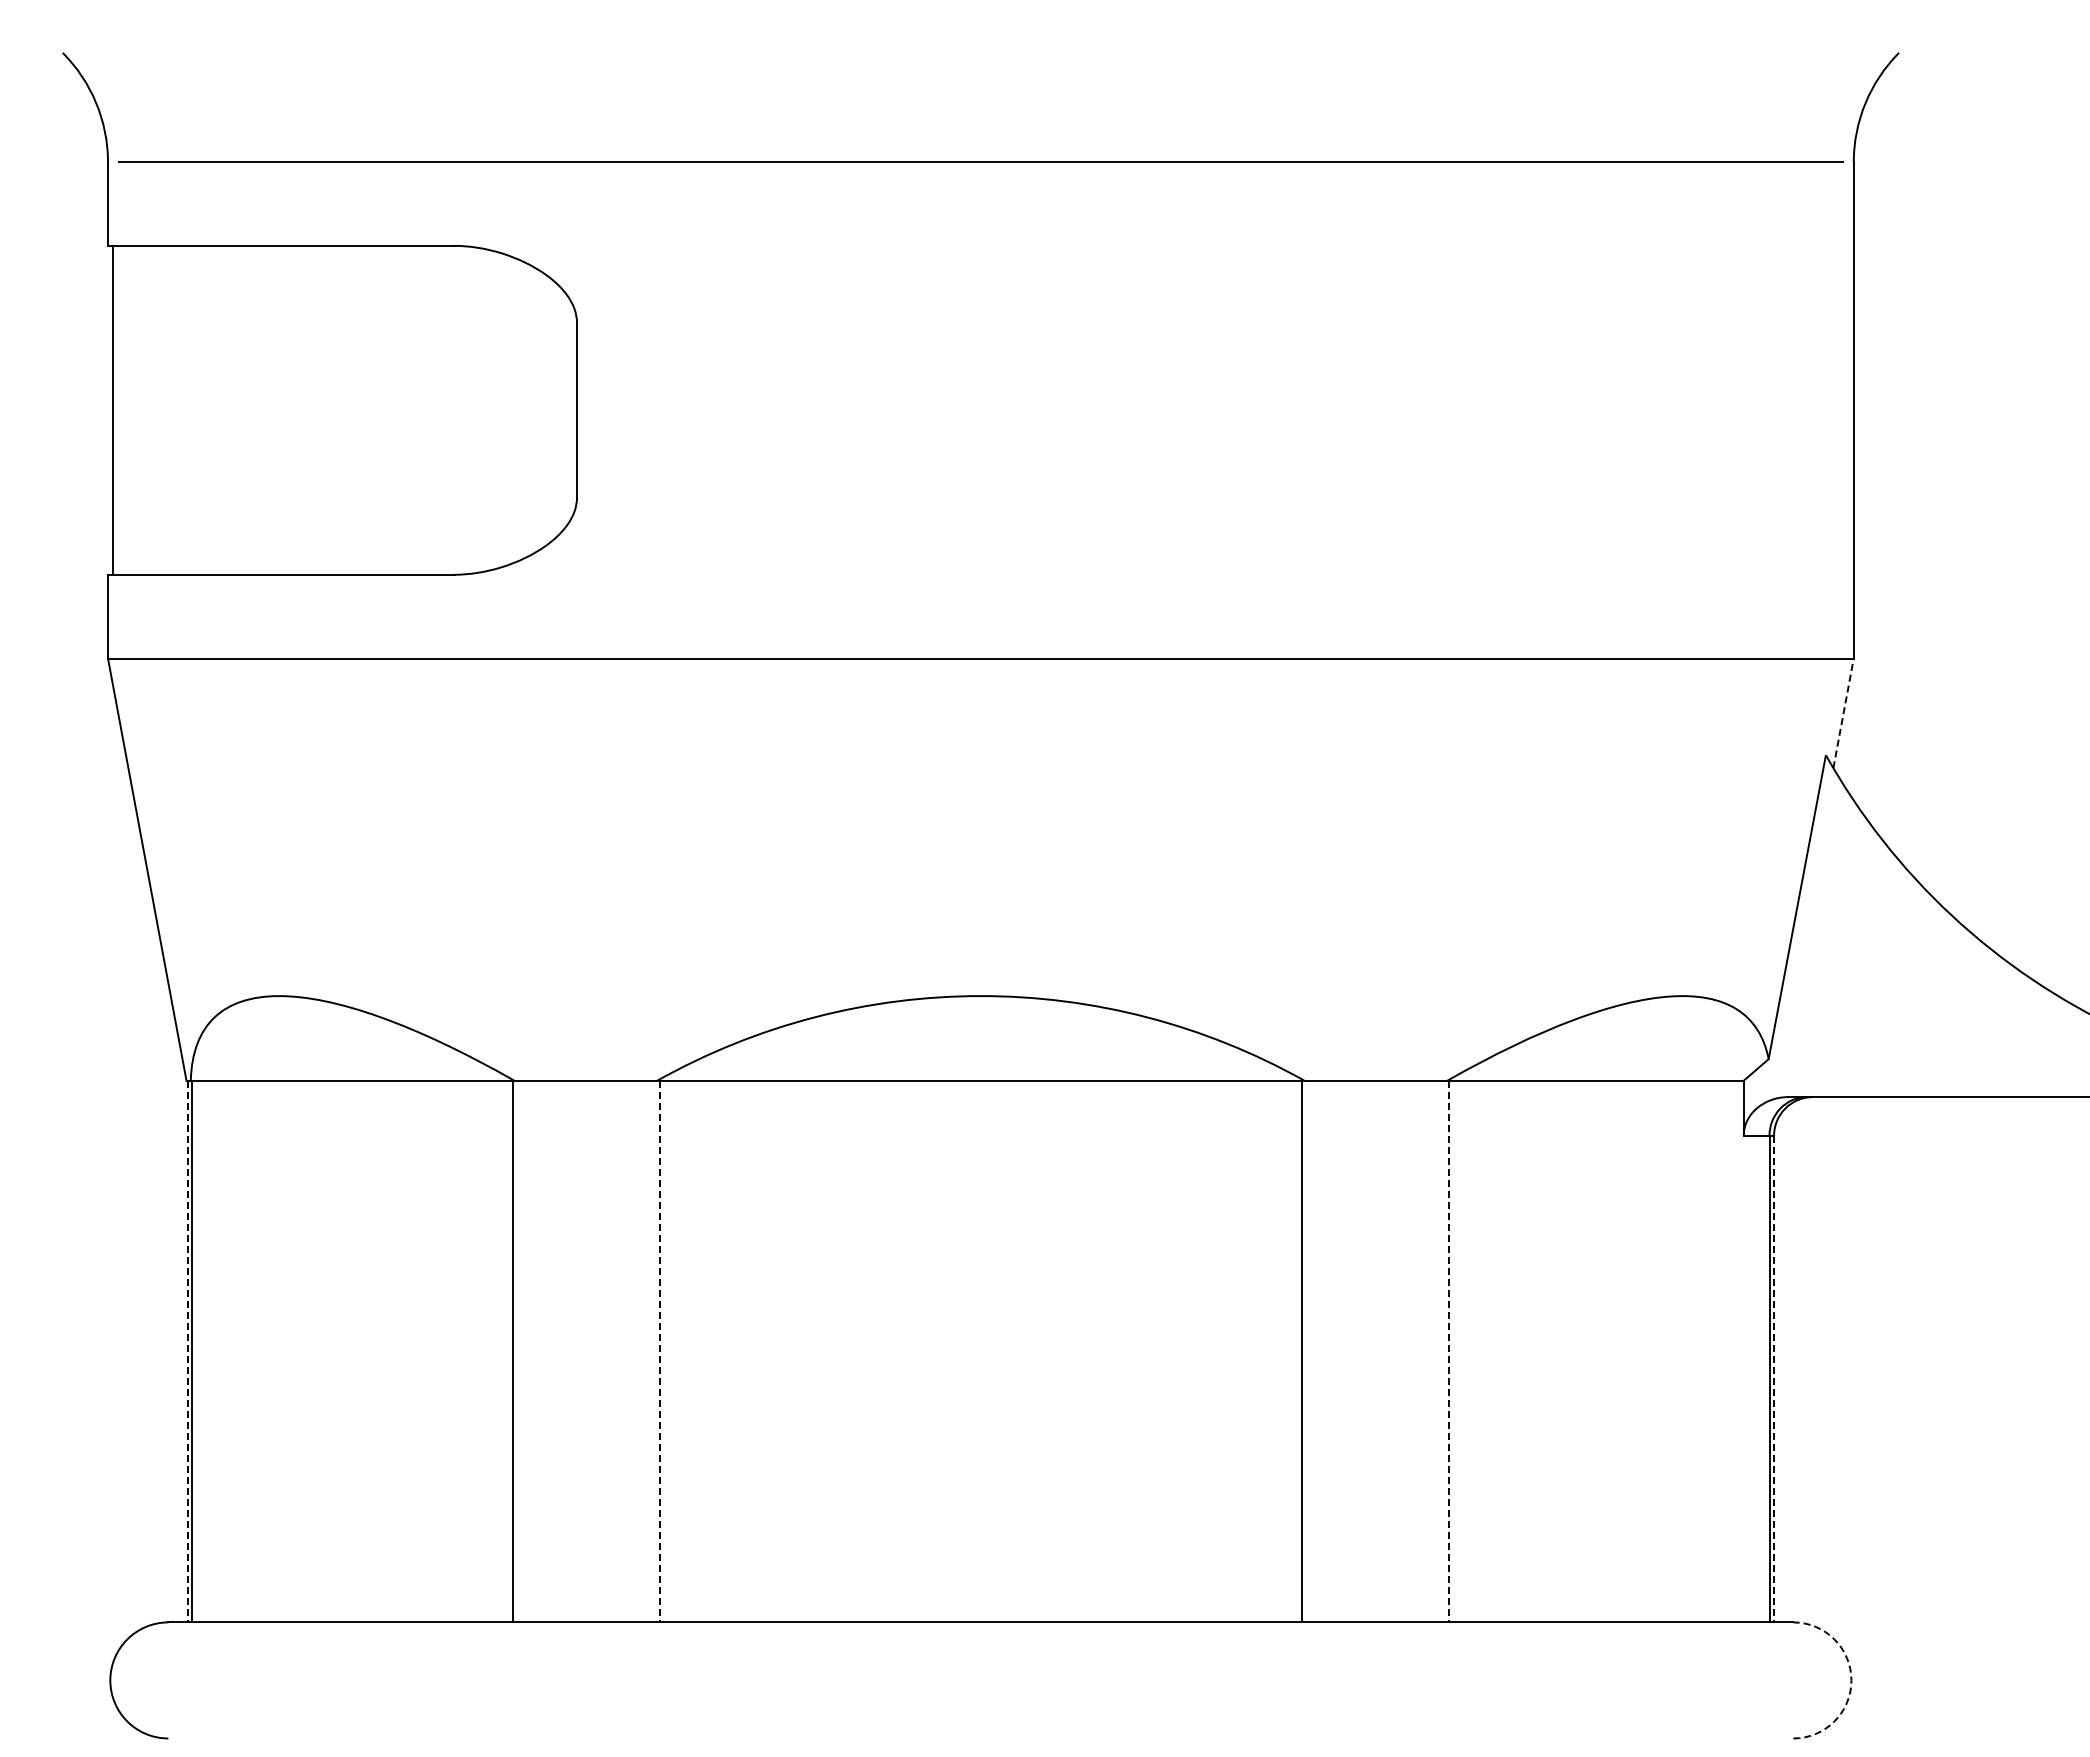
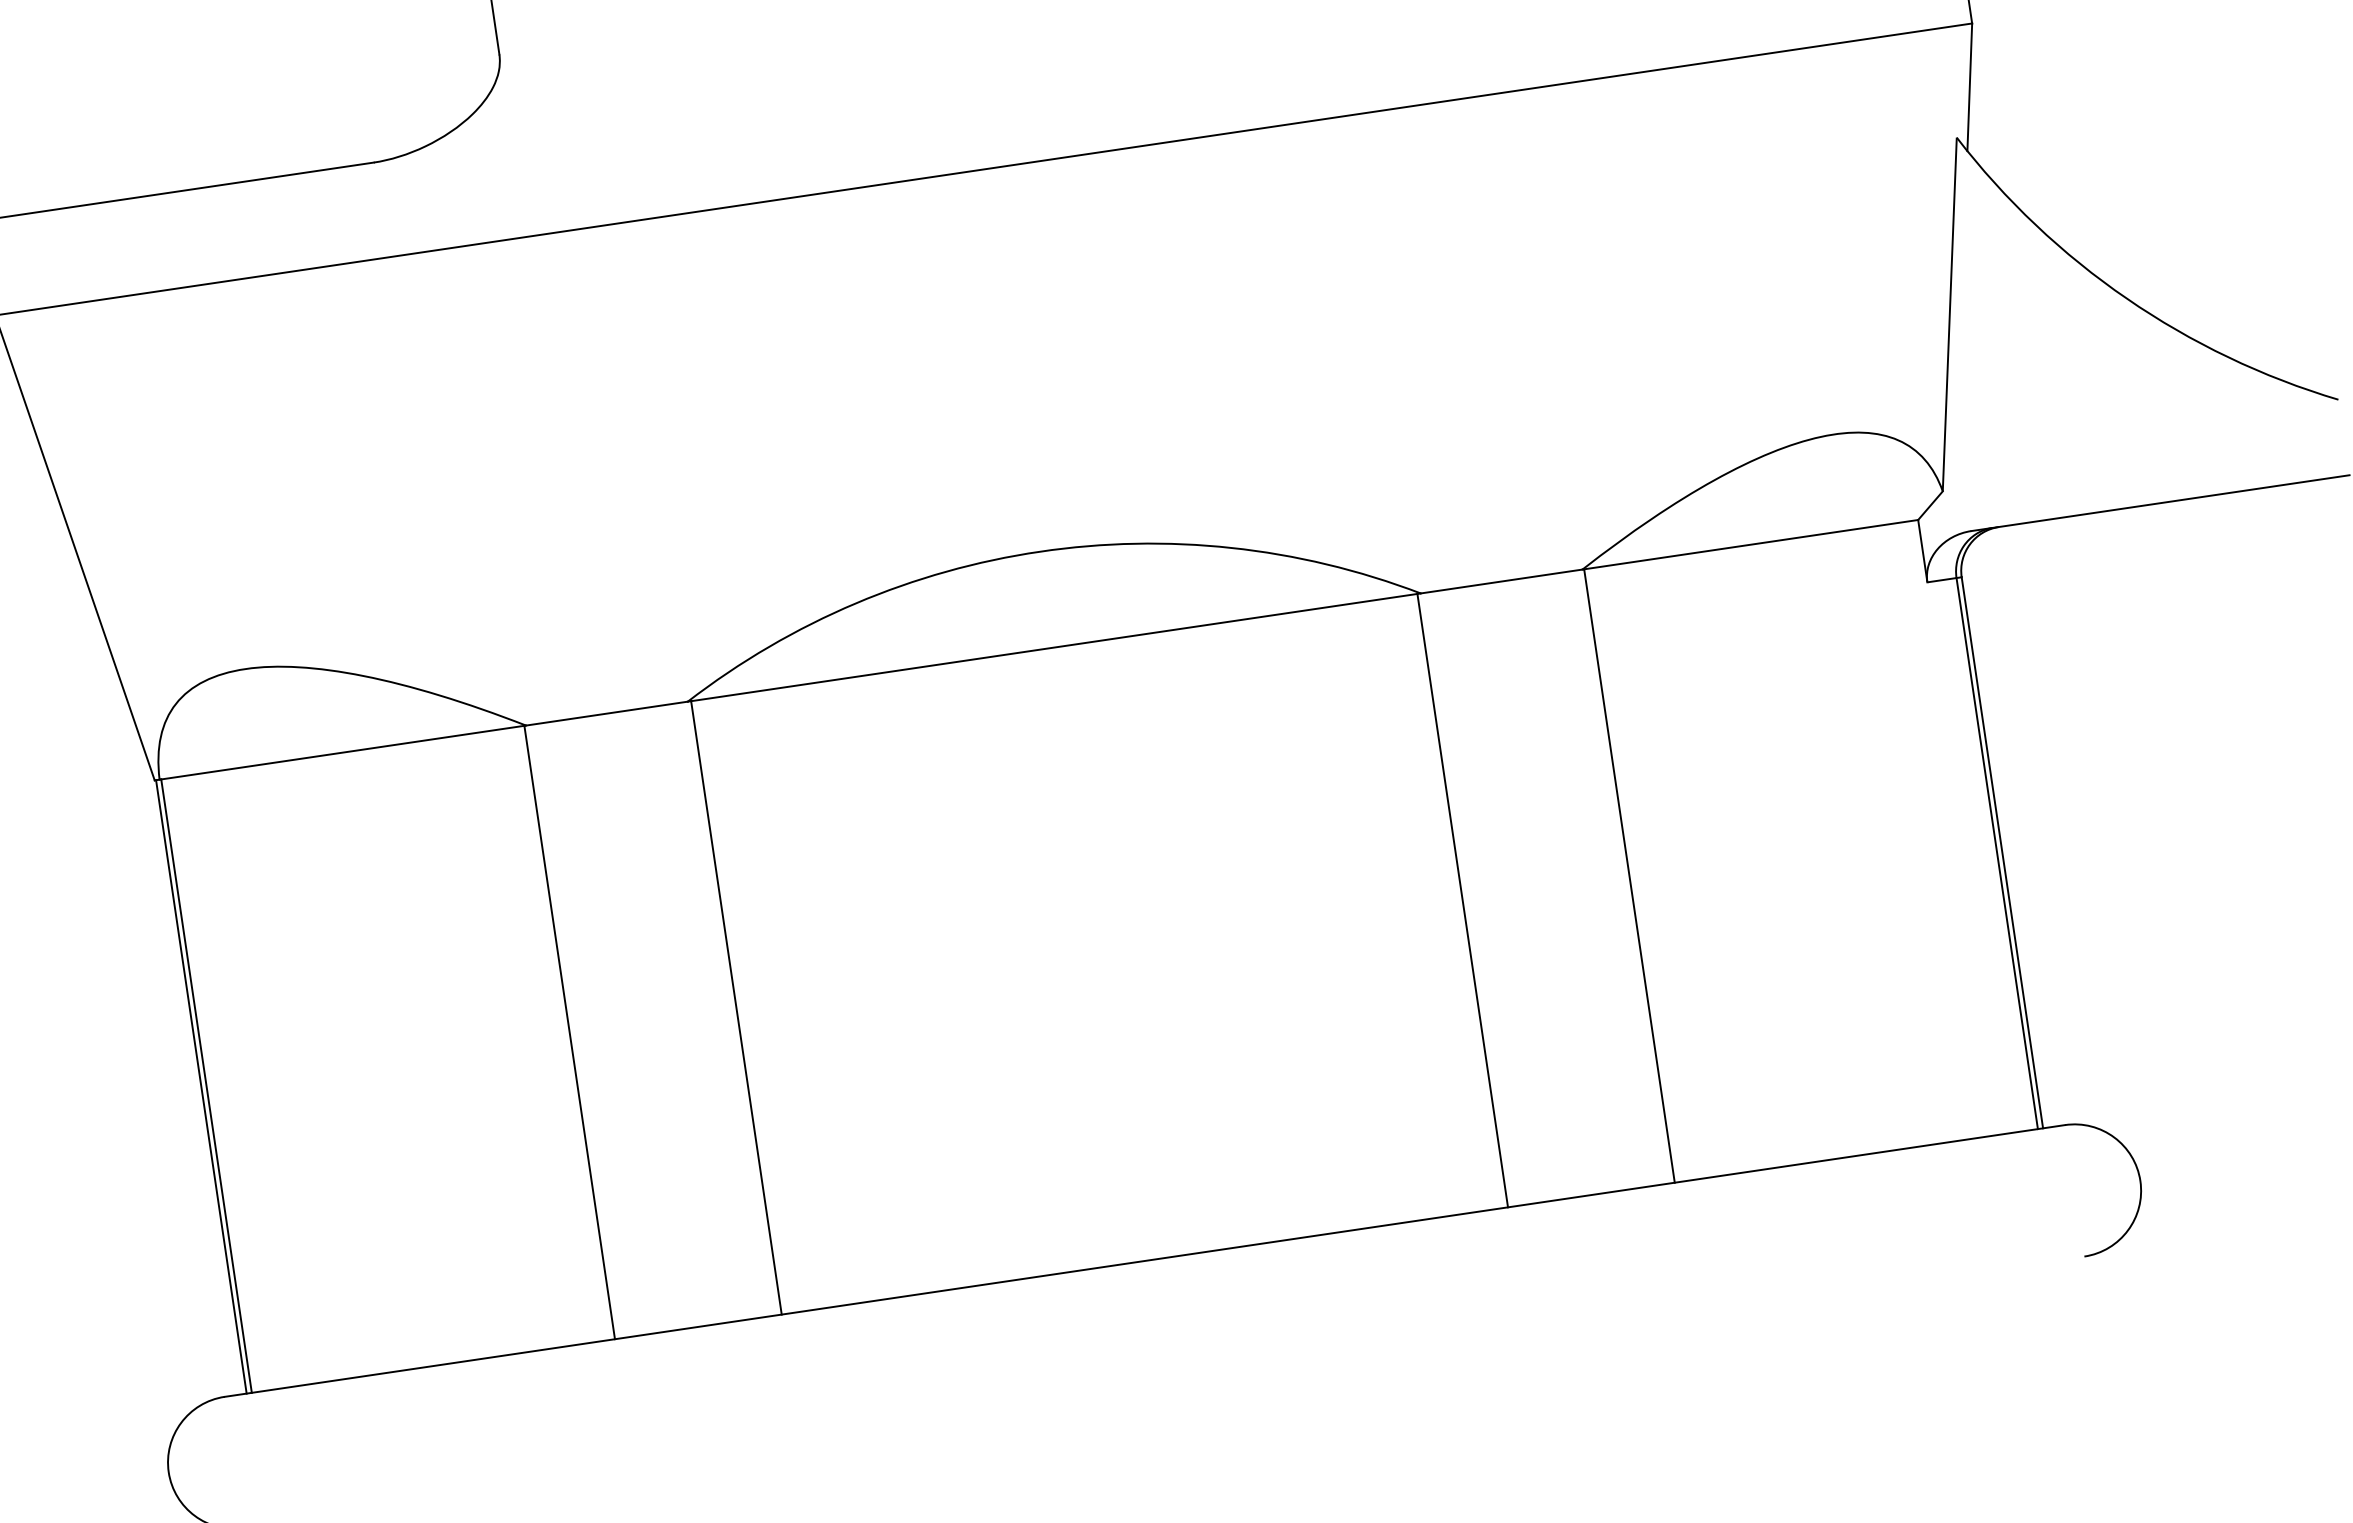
line: (1843, 713) -> (1969, 87), dashed -> solid
line: (187, 1351) -> (201, 1086), dashed -> solid
line: (660, 1351) -> (736, 1007), dashed -> solid
line: (1448, 1351) -> (1629, 875), dashed -> solid
line: (1774, 1379) -> (2002, 853), dashed -> solid
arc: (1851, 1680) -> (2140, 1181), dashed -> solid

